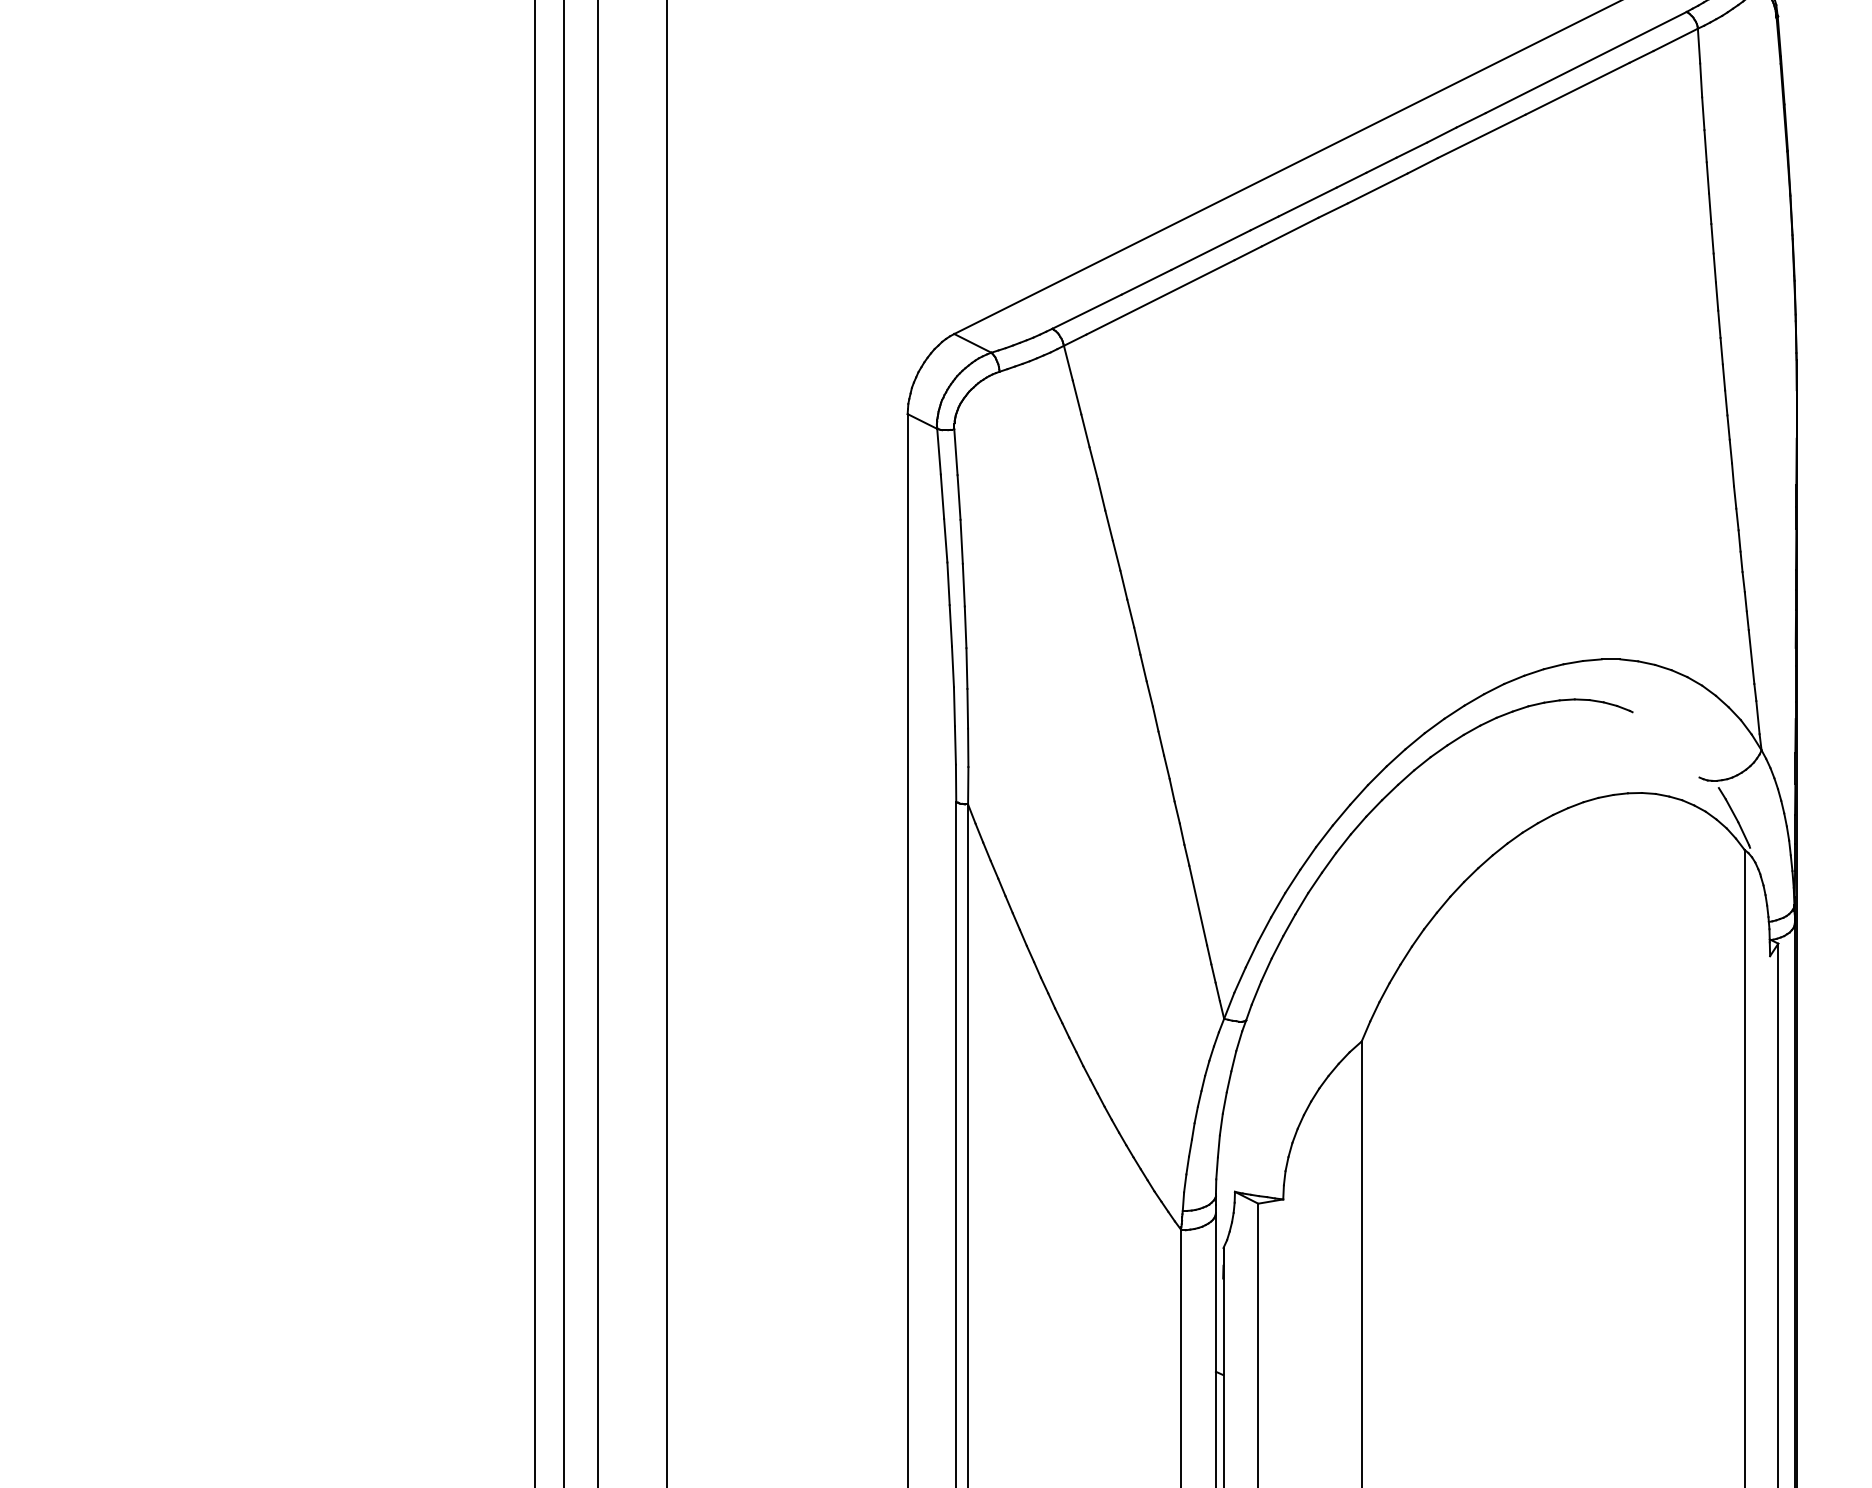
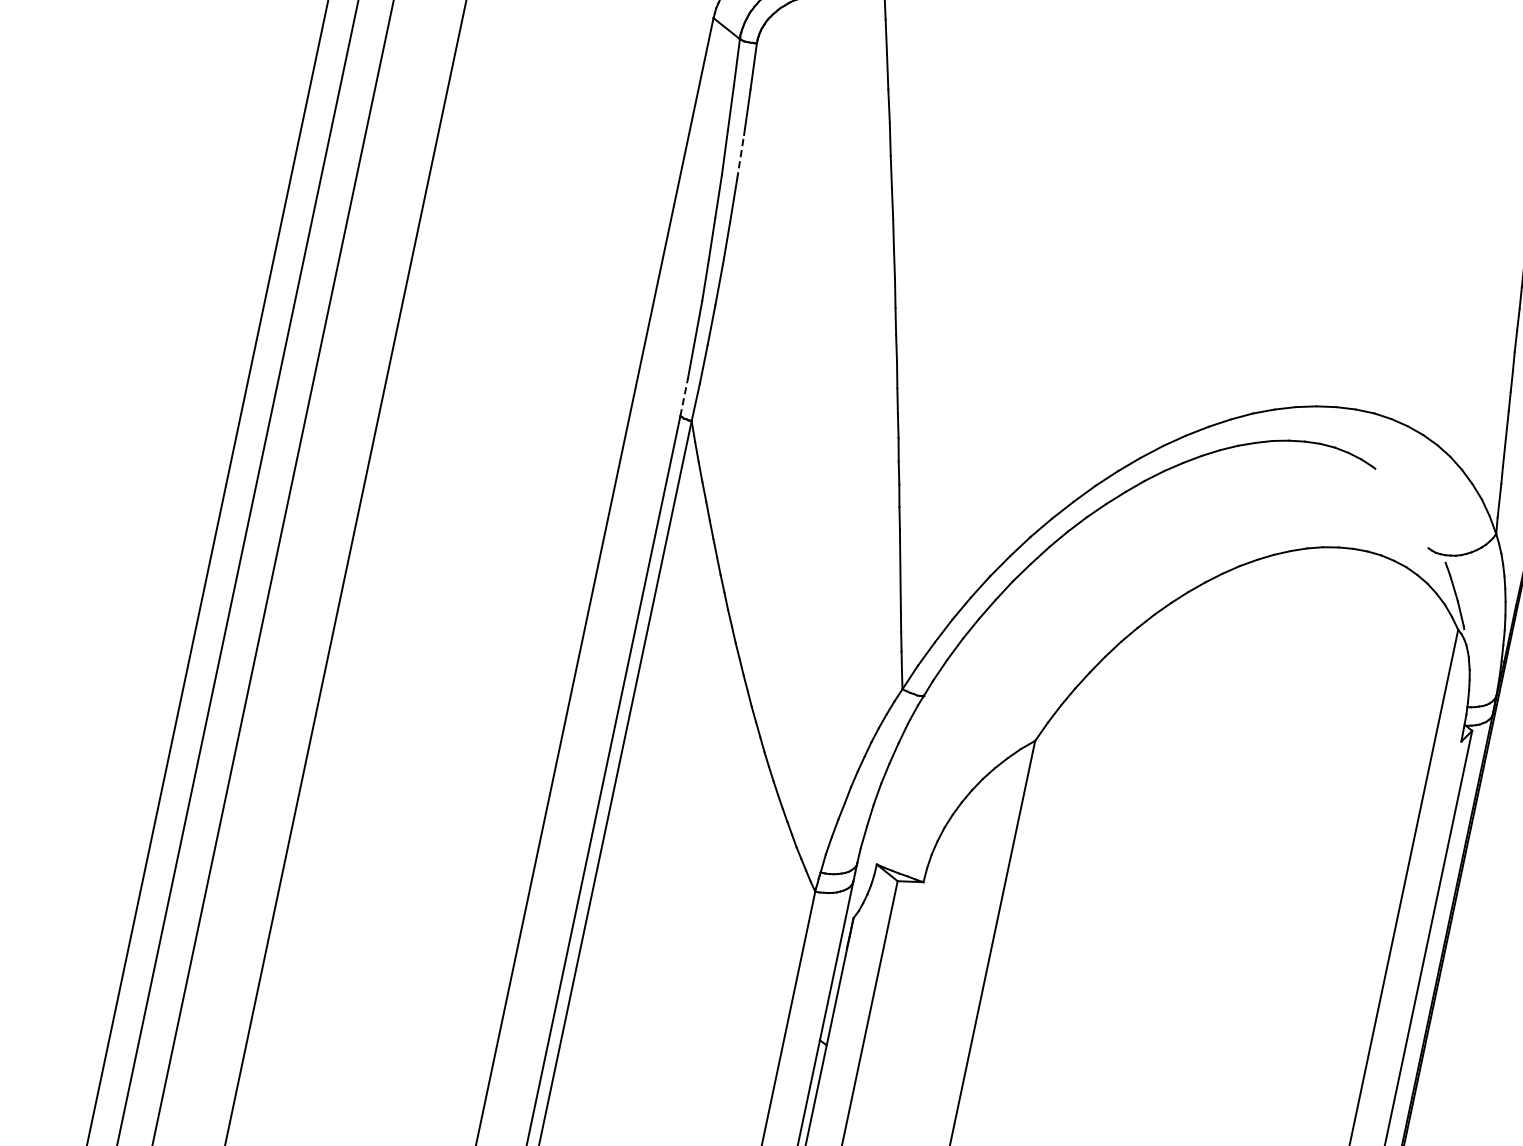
line: (961, 541) -> (740, 156), solid -> dashed
line: (956, 783) -> (684, 397), solid -> dashed

